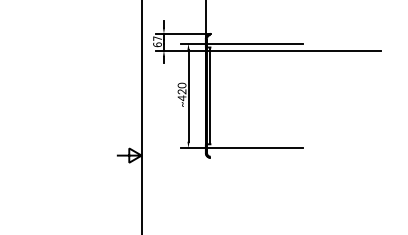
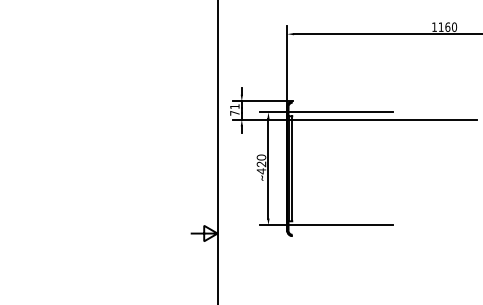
text: (157, 41) -> (234, 109), 67 -> 71

